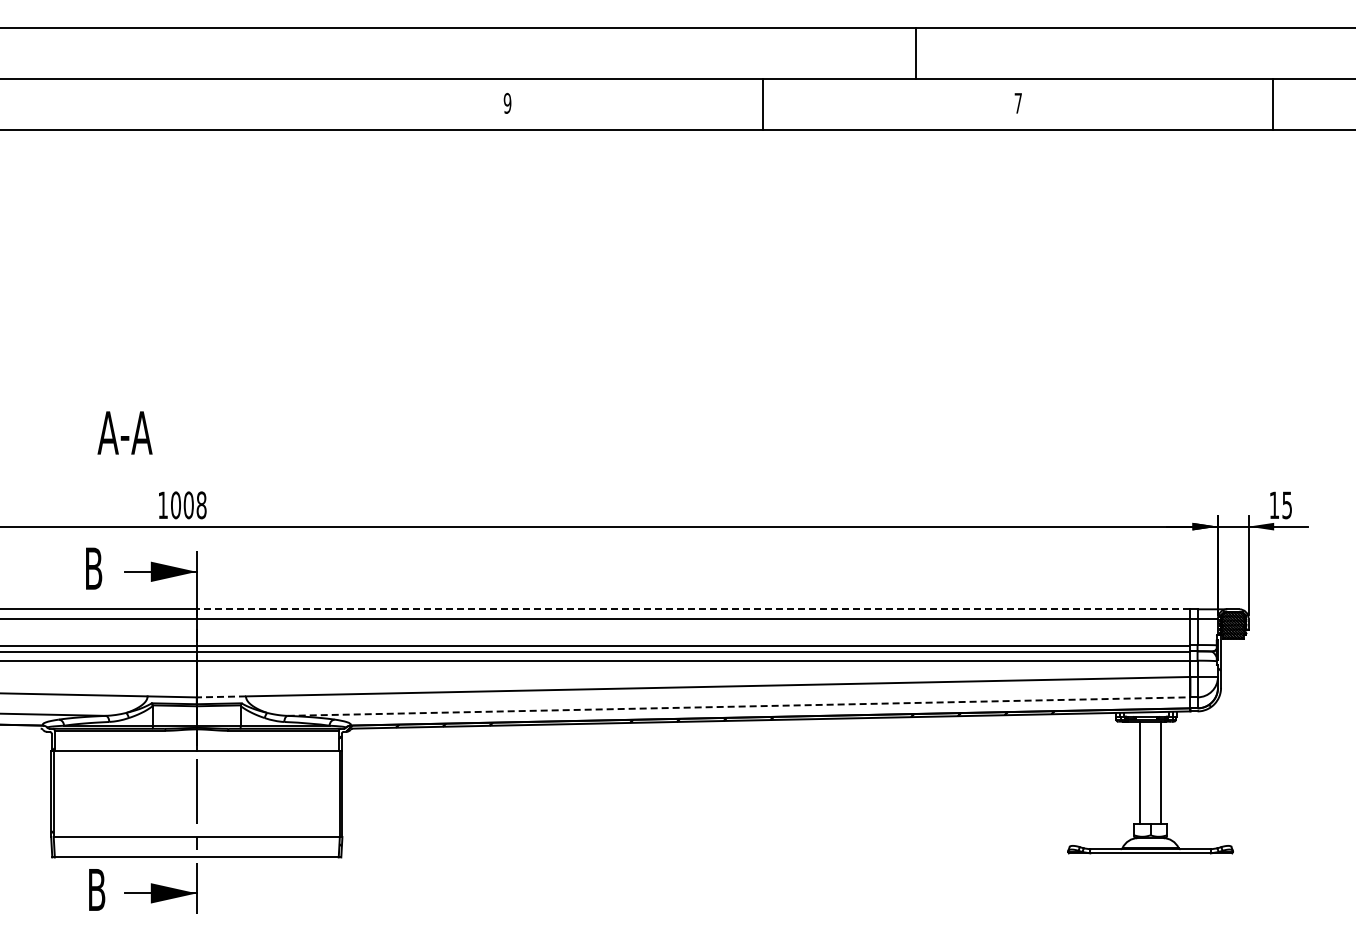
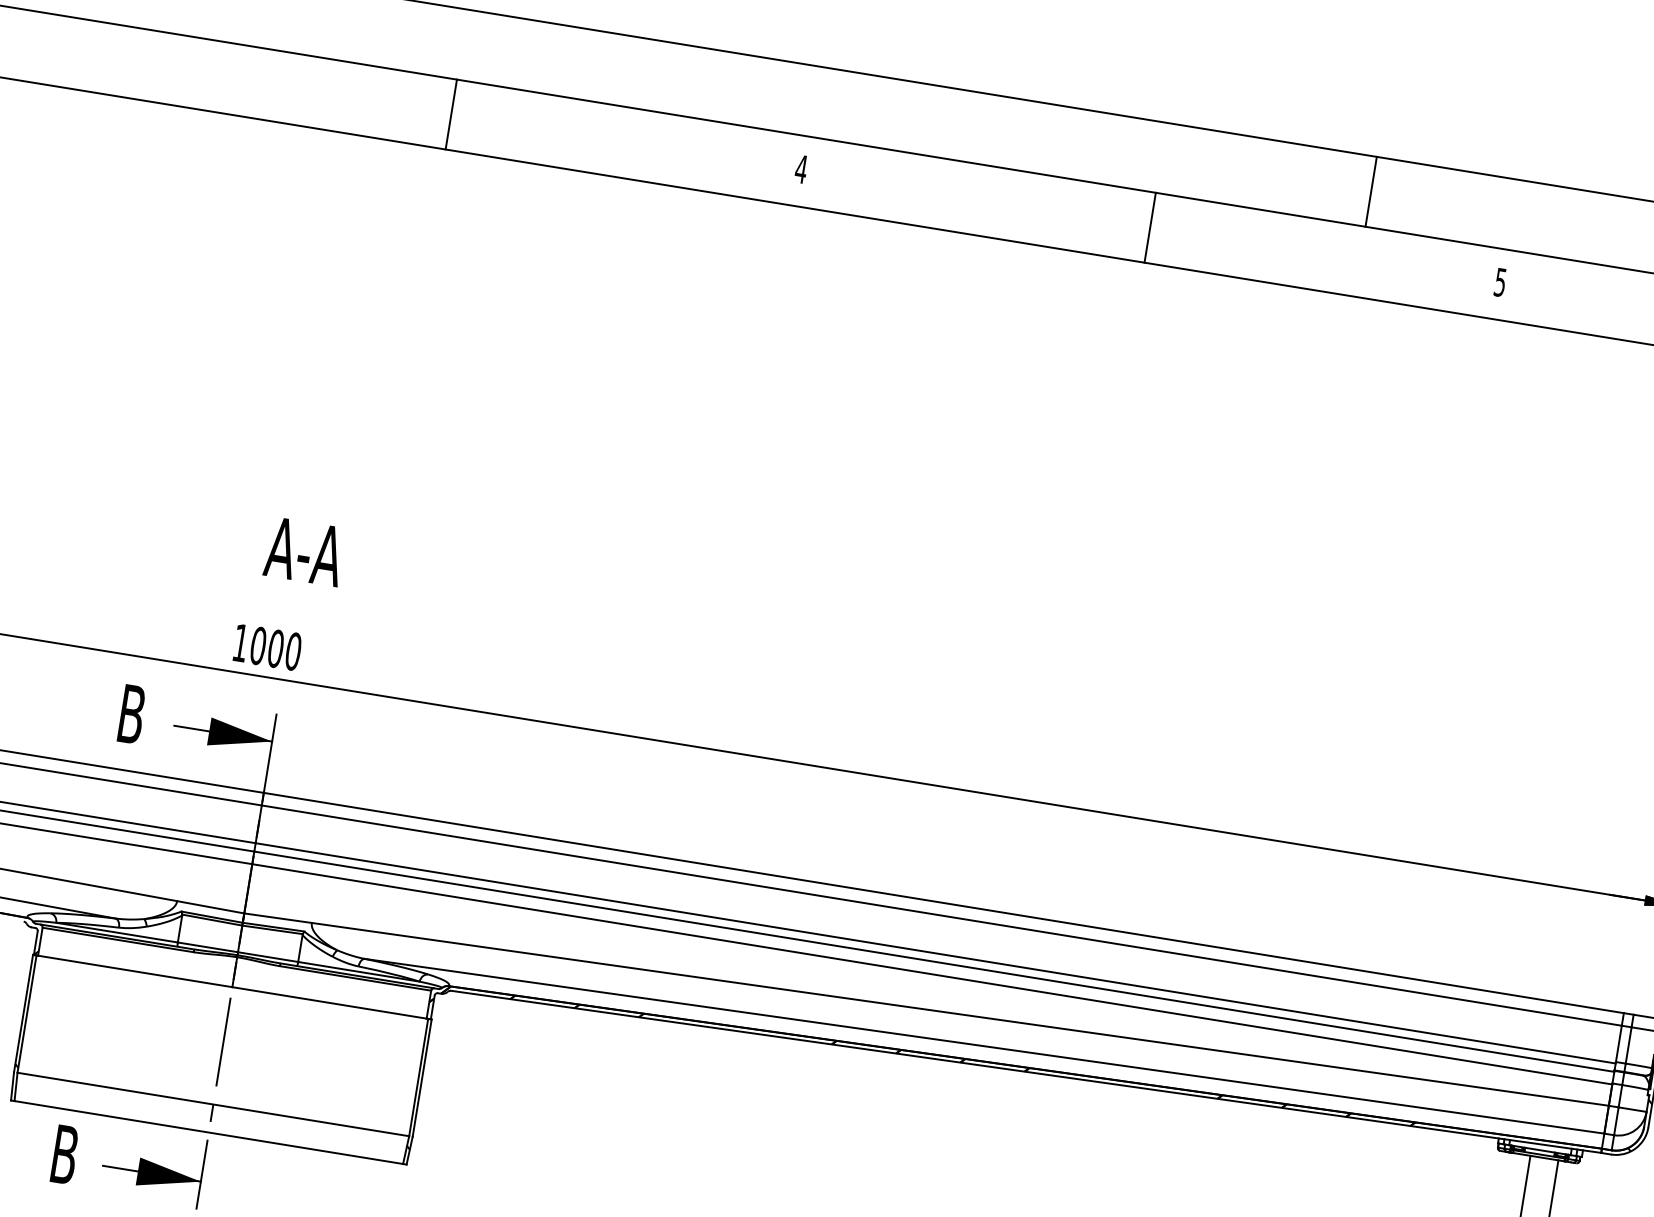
text: (507, 102) -> (801, 168), 9 -> 4
text: (1017, 103) -> (1499, 282), 7 -> 5
line: (252, 104) -> (451, 114), added
text: (124, 432) -> (303, 551), moved
text: (201, 504) -> (293, 650), 1008 -> 1000
line: (693, 609) -> (943, 903), dashed -> solid
line: (221, 696) -> (278, 917), dashed -> solid
line: (739, 706) -> (985, 1046), dashed -> solid

